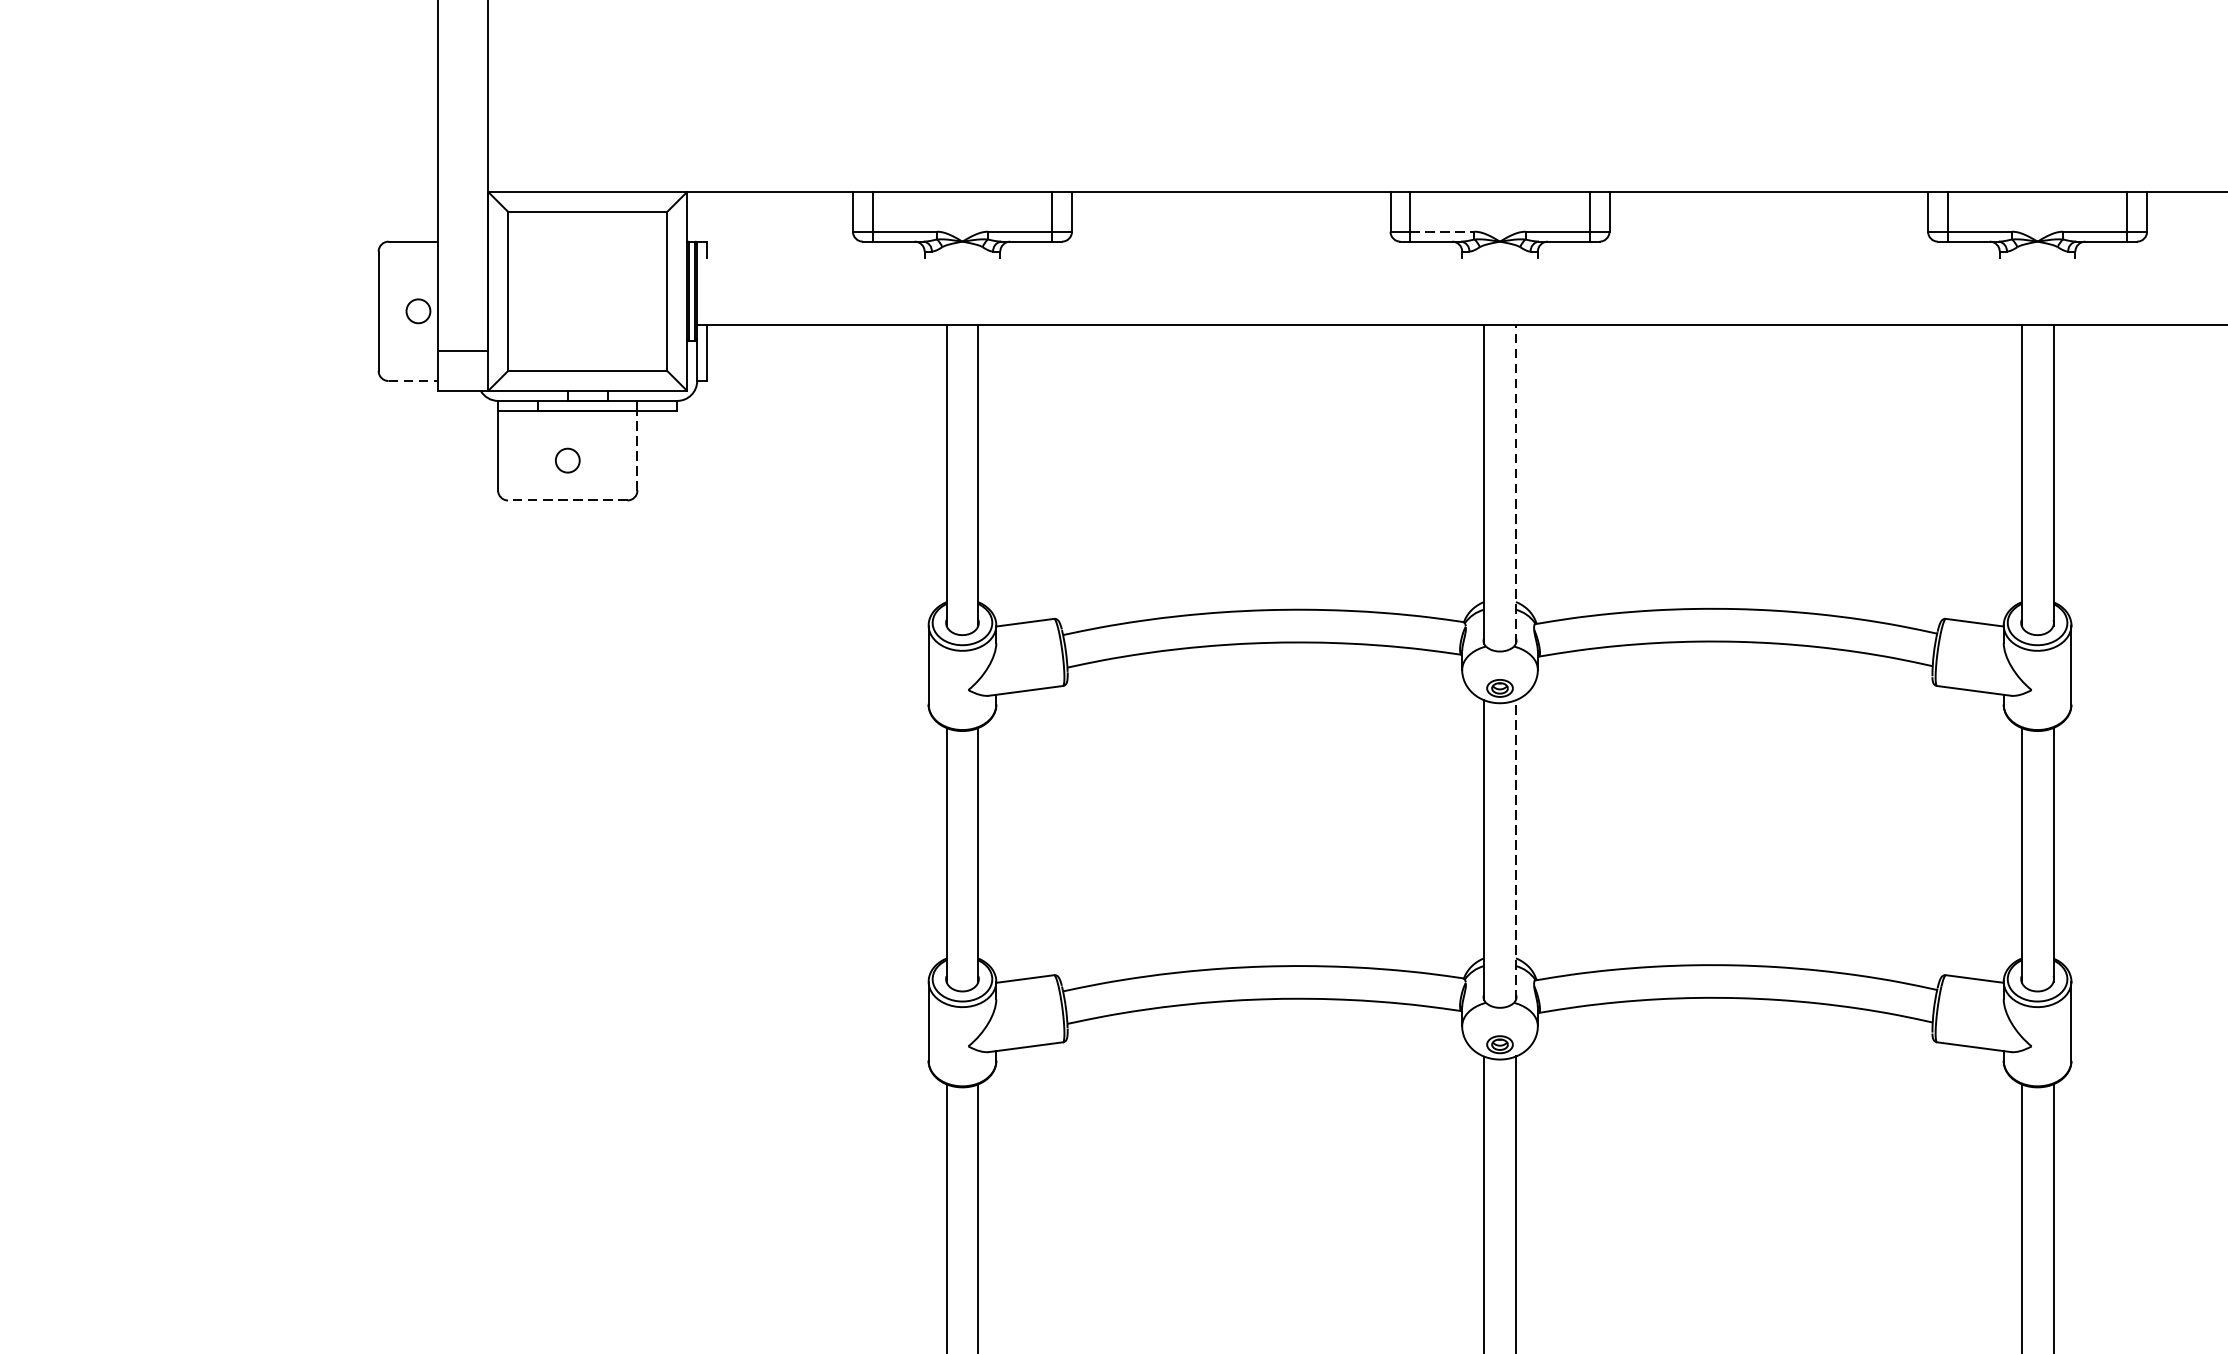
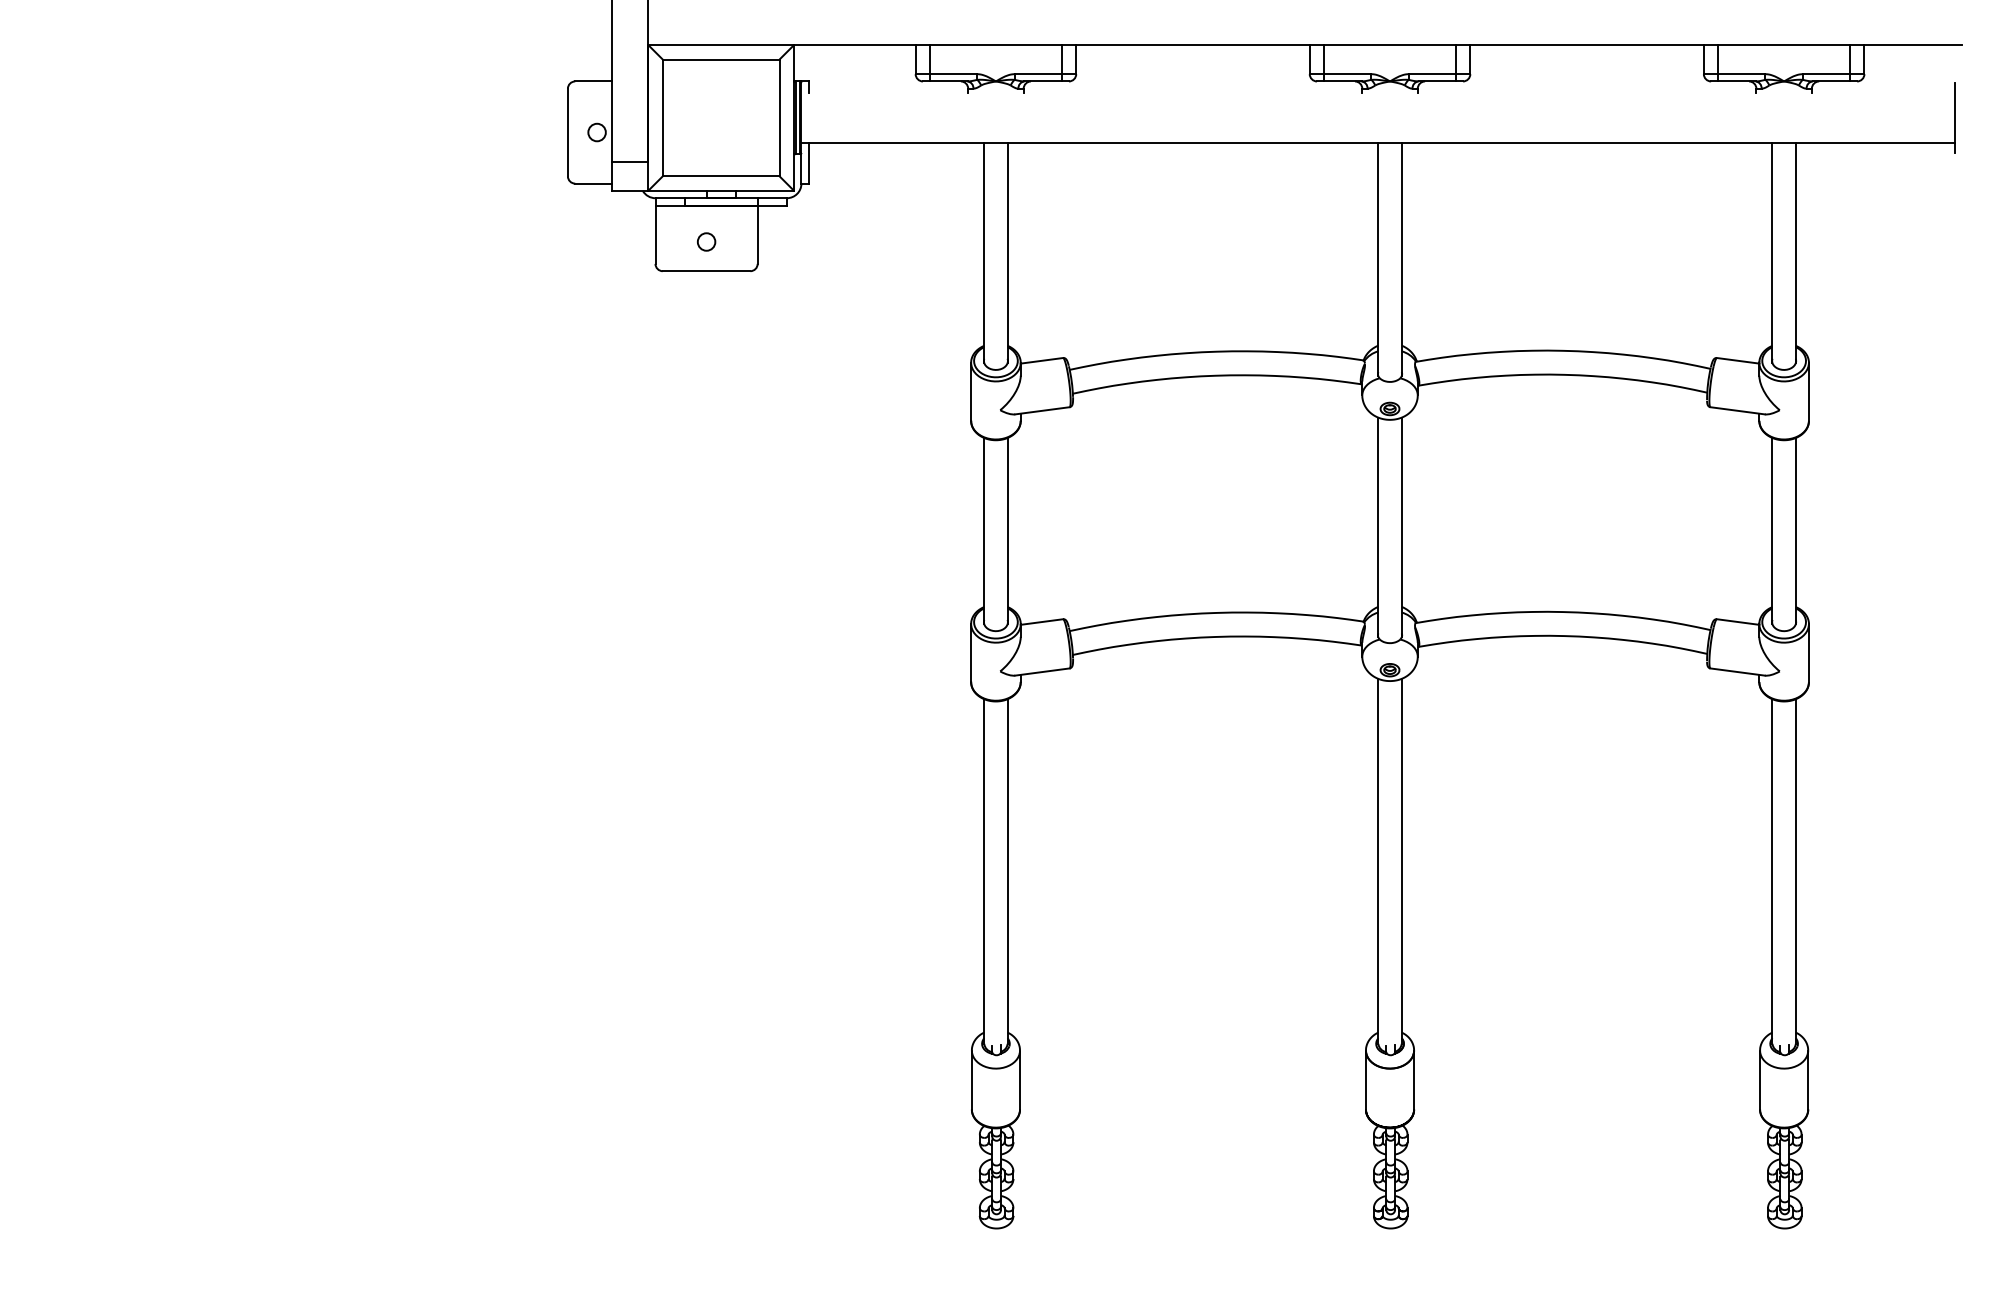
line: (1443, 232) -> (1348, 74), dashed -> solid
line: (413, 380) -> (593, 183), dashed -> solid
line: (637, 450) -> (757, 234), dashed -> solid
line: (1515, 484) -> (1401, 259), dashed -> solid
line: (567, 500) -> (706, 271), dashed -> solid
line: (1515, 850) -> (1401, 527), dashed -> solid

